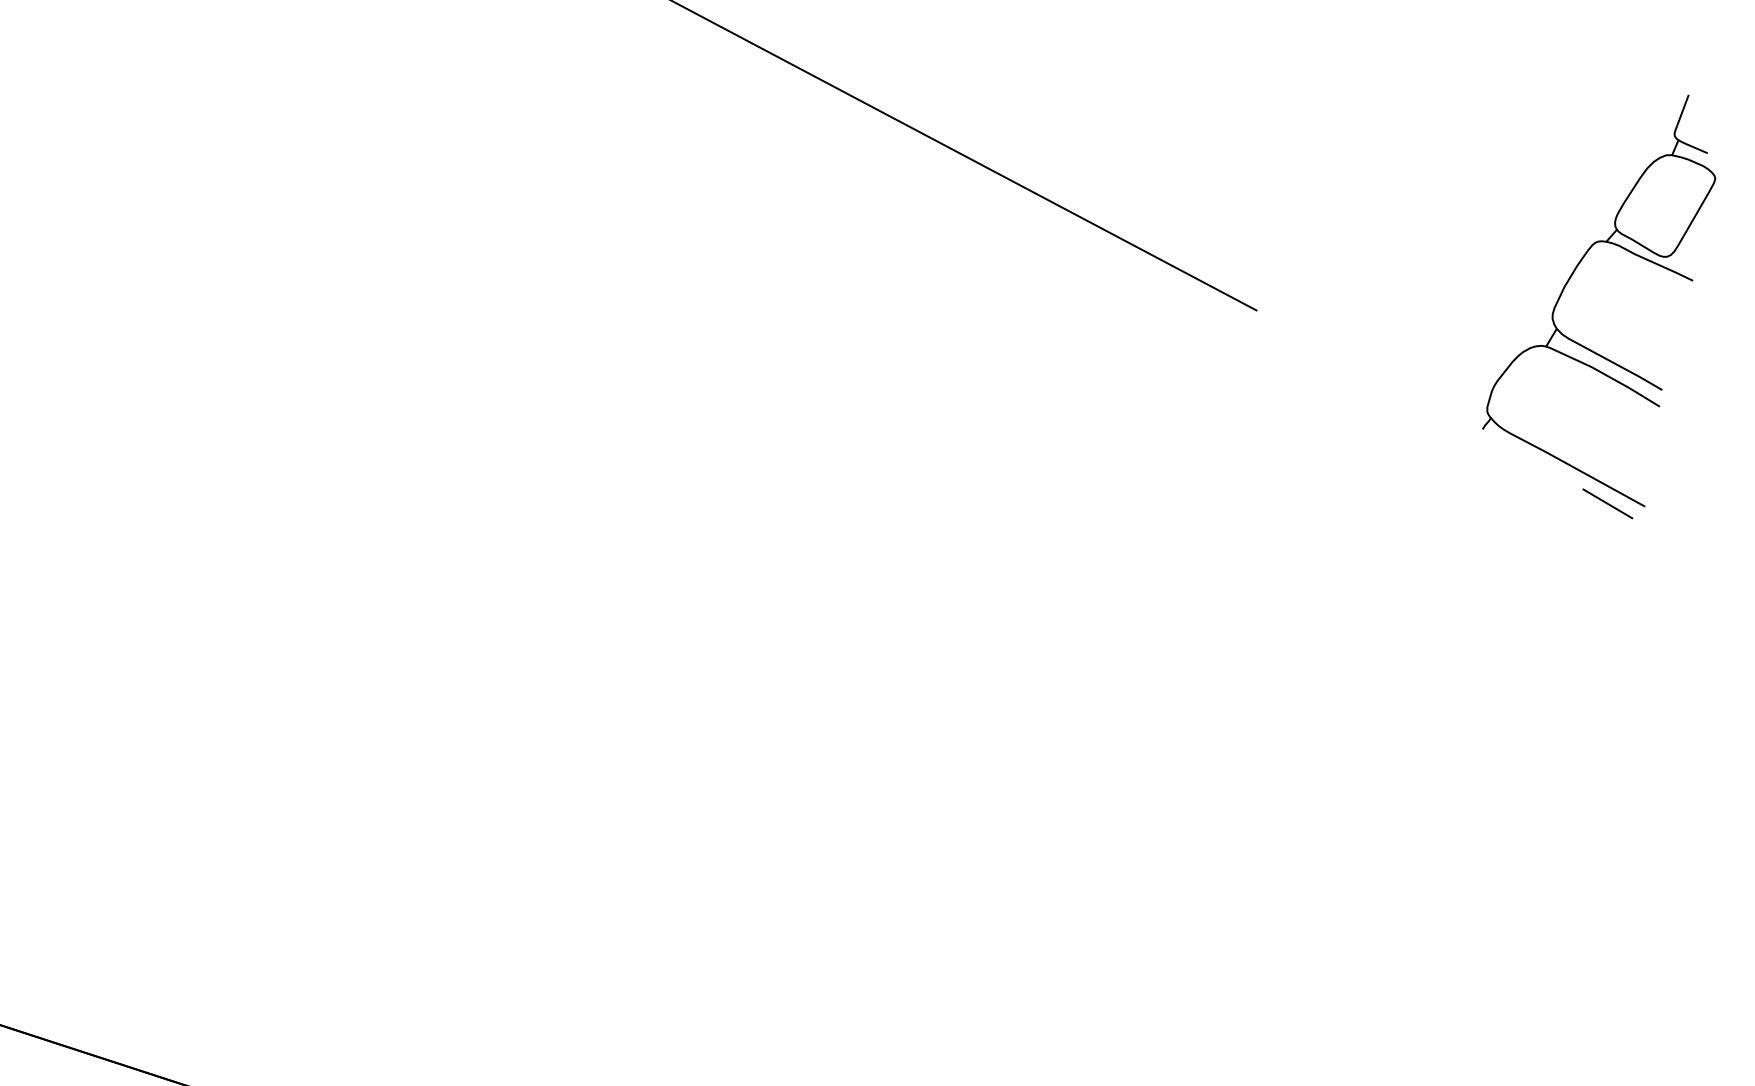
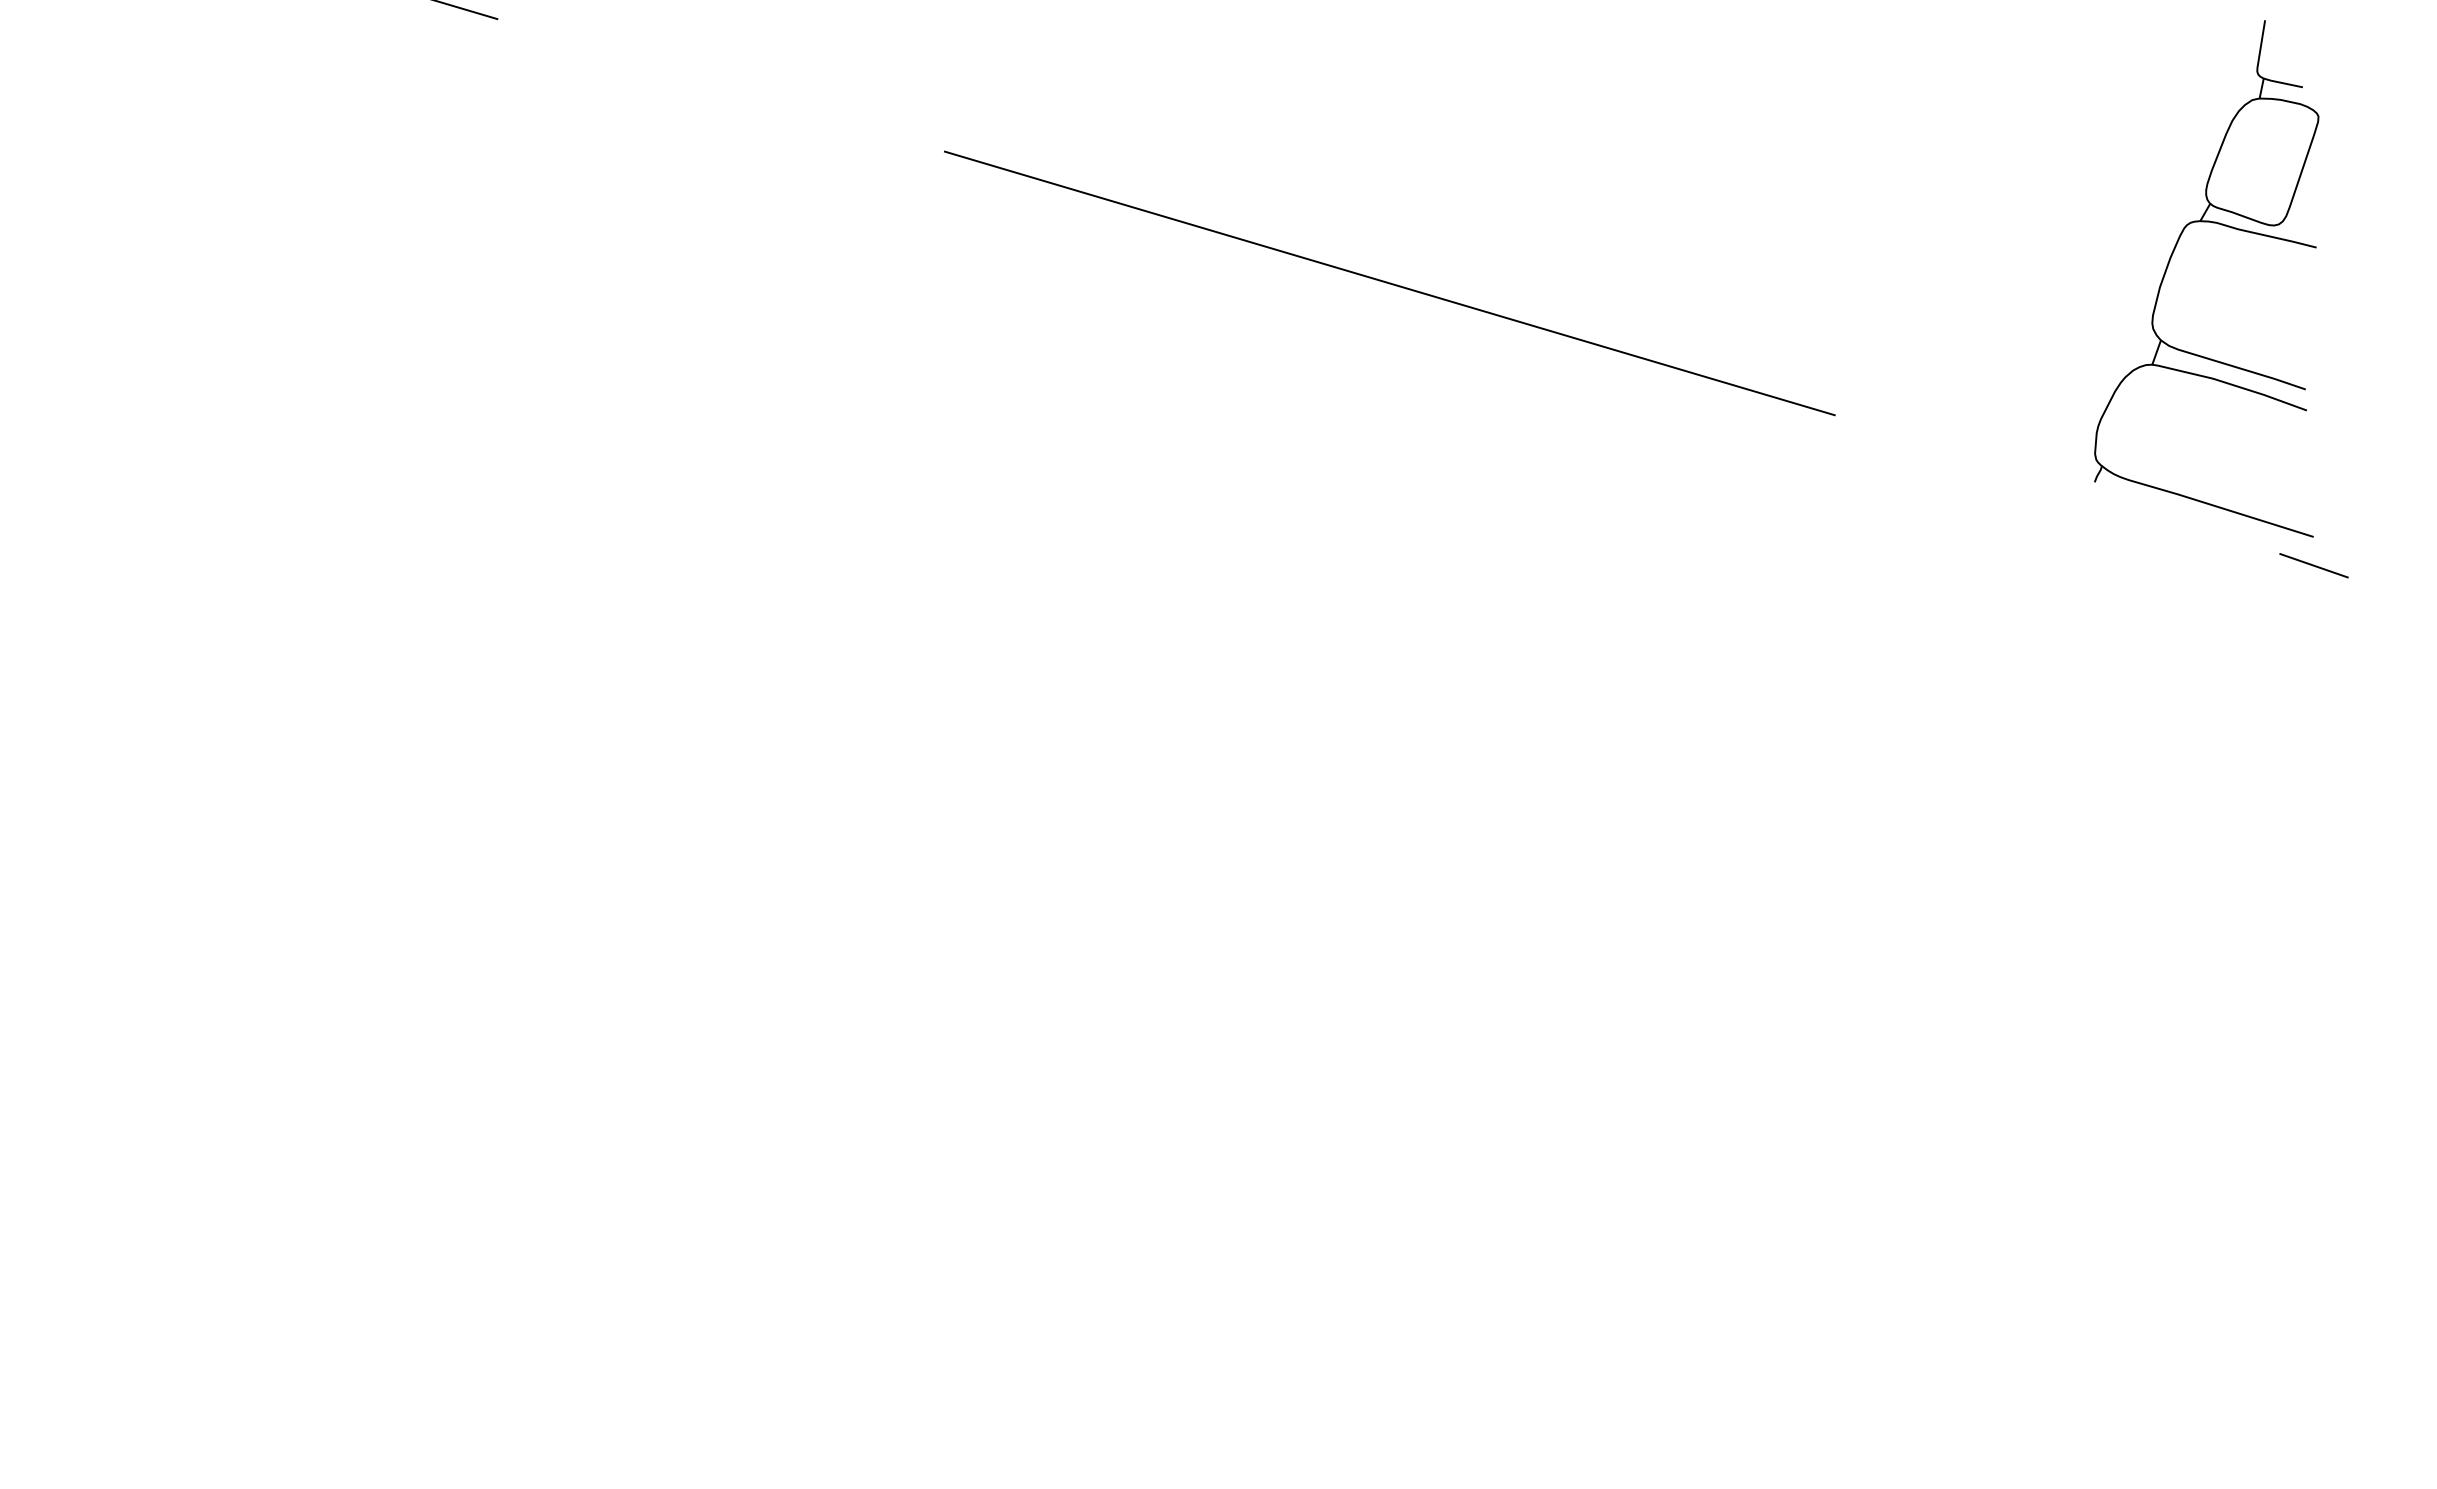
part: (1575, 270) -> (2169, 264), moved

